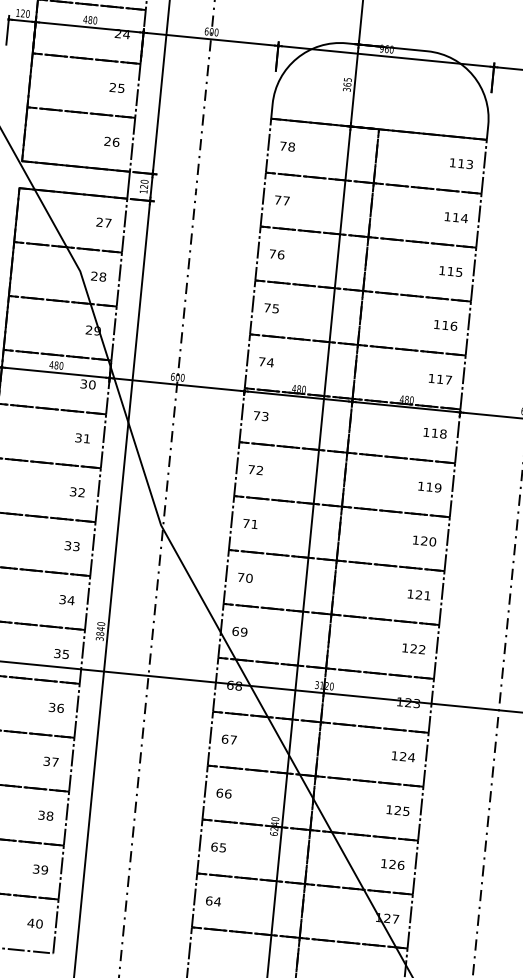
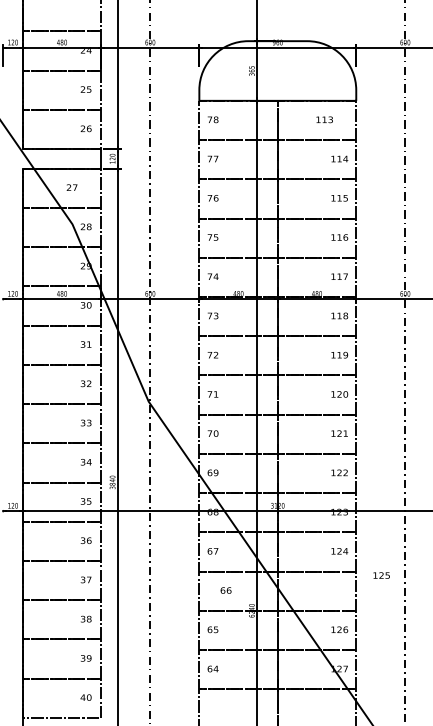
text: (461, 163) -> (324, 119), moved
text: (103, 222) -> (71, 187), moved
text: (223, 793) -> (225, 590), moved
text: (397, 810) -> (381, 575), moved

